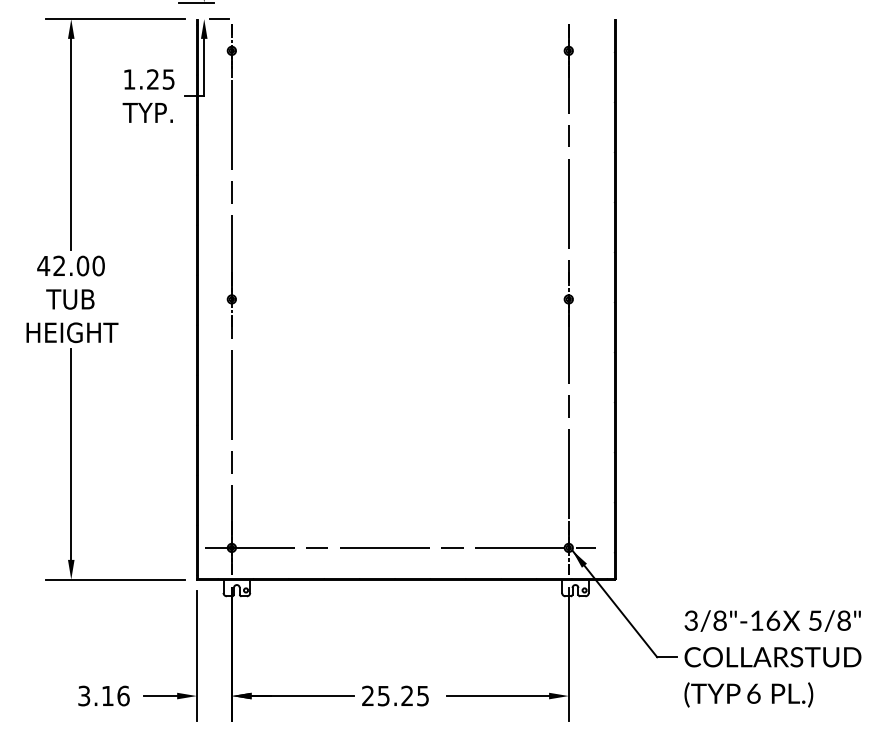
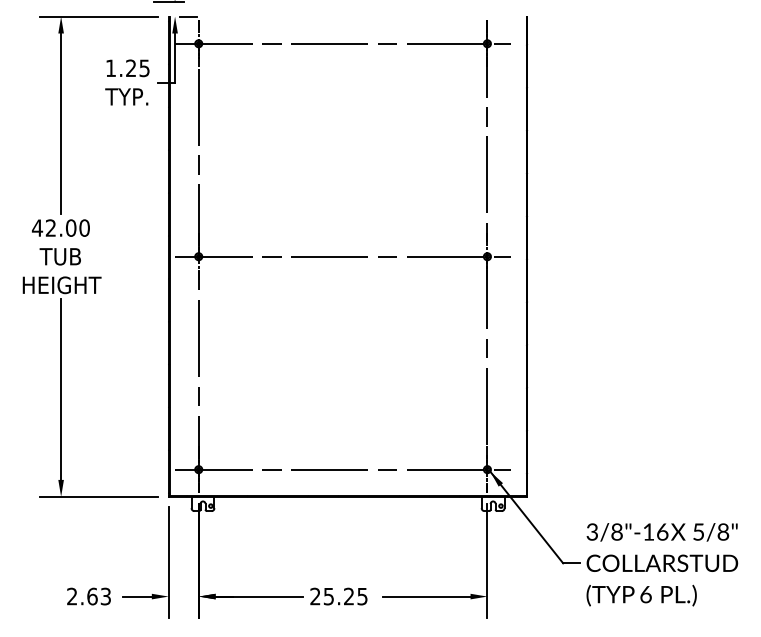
line: (399, 50) -> (342, 43), added
line: (399, 299) -> (342, 256), added
text: (104, 695) -> (89, 596), 3.16 -> 2.63

